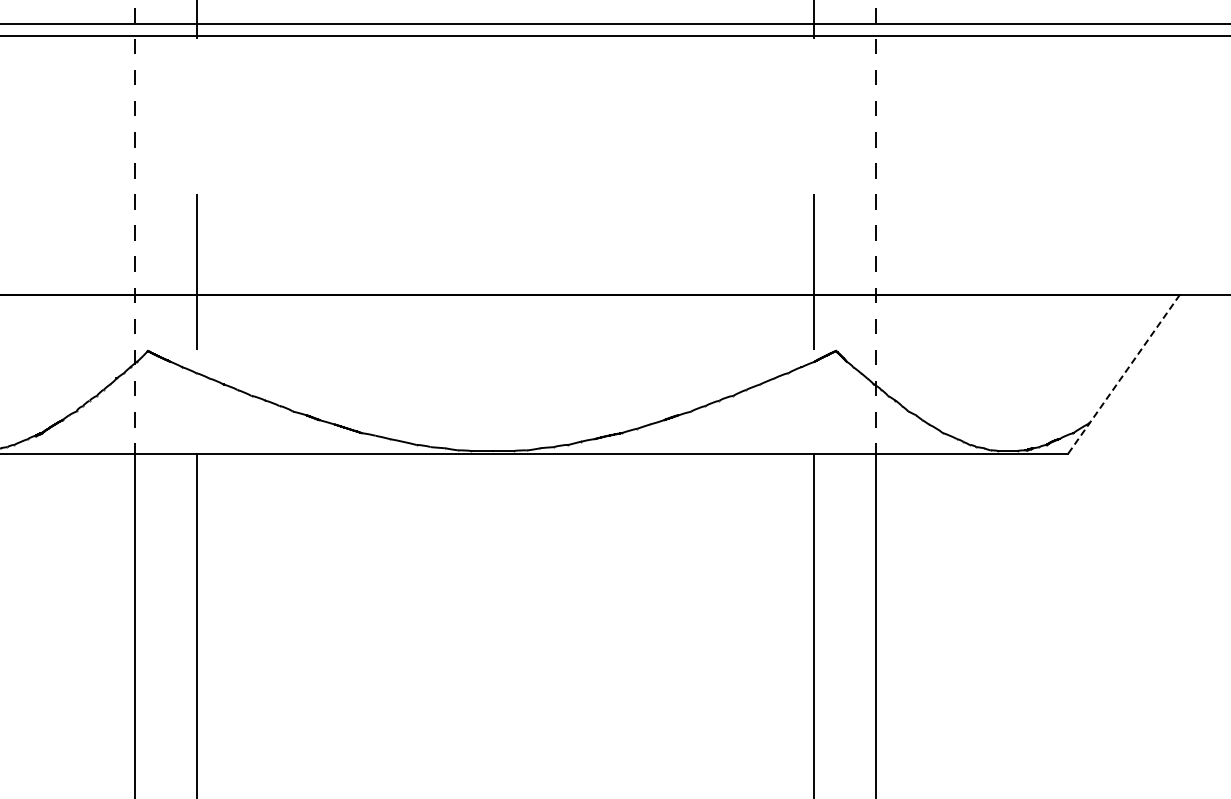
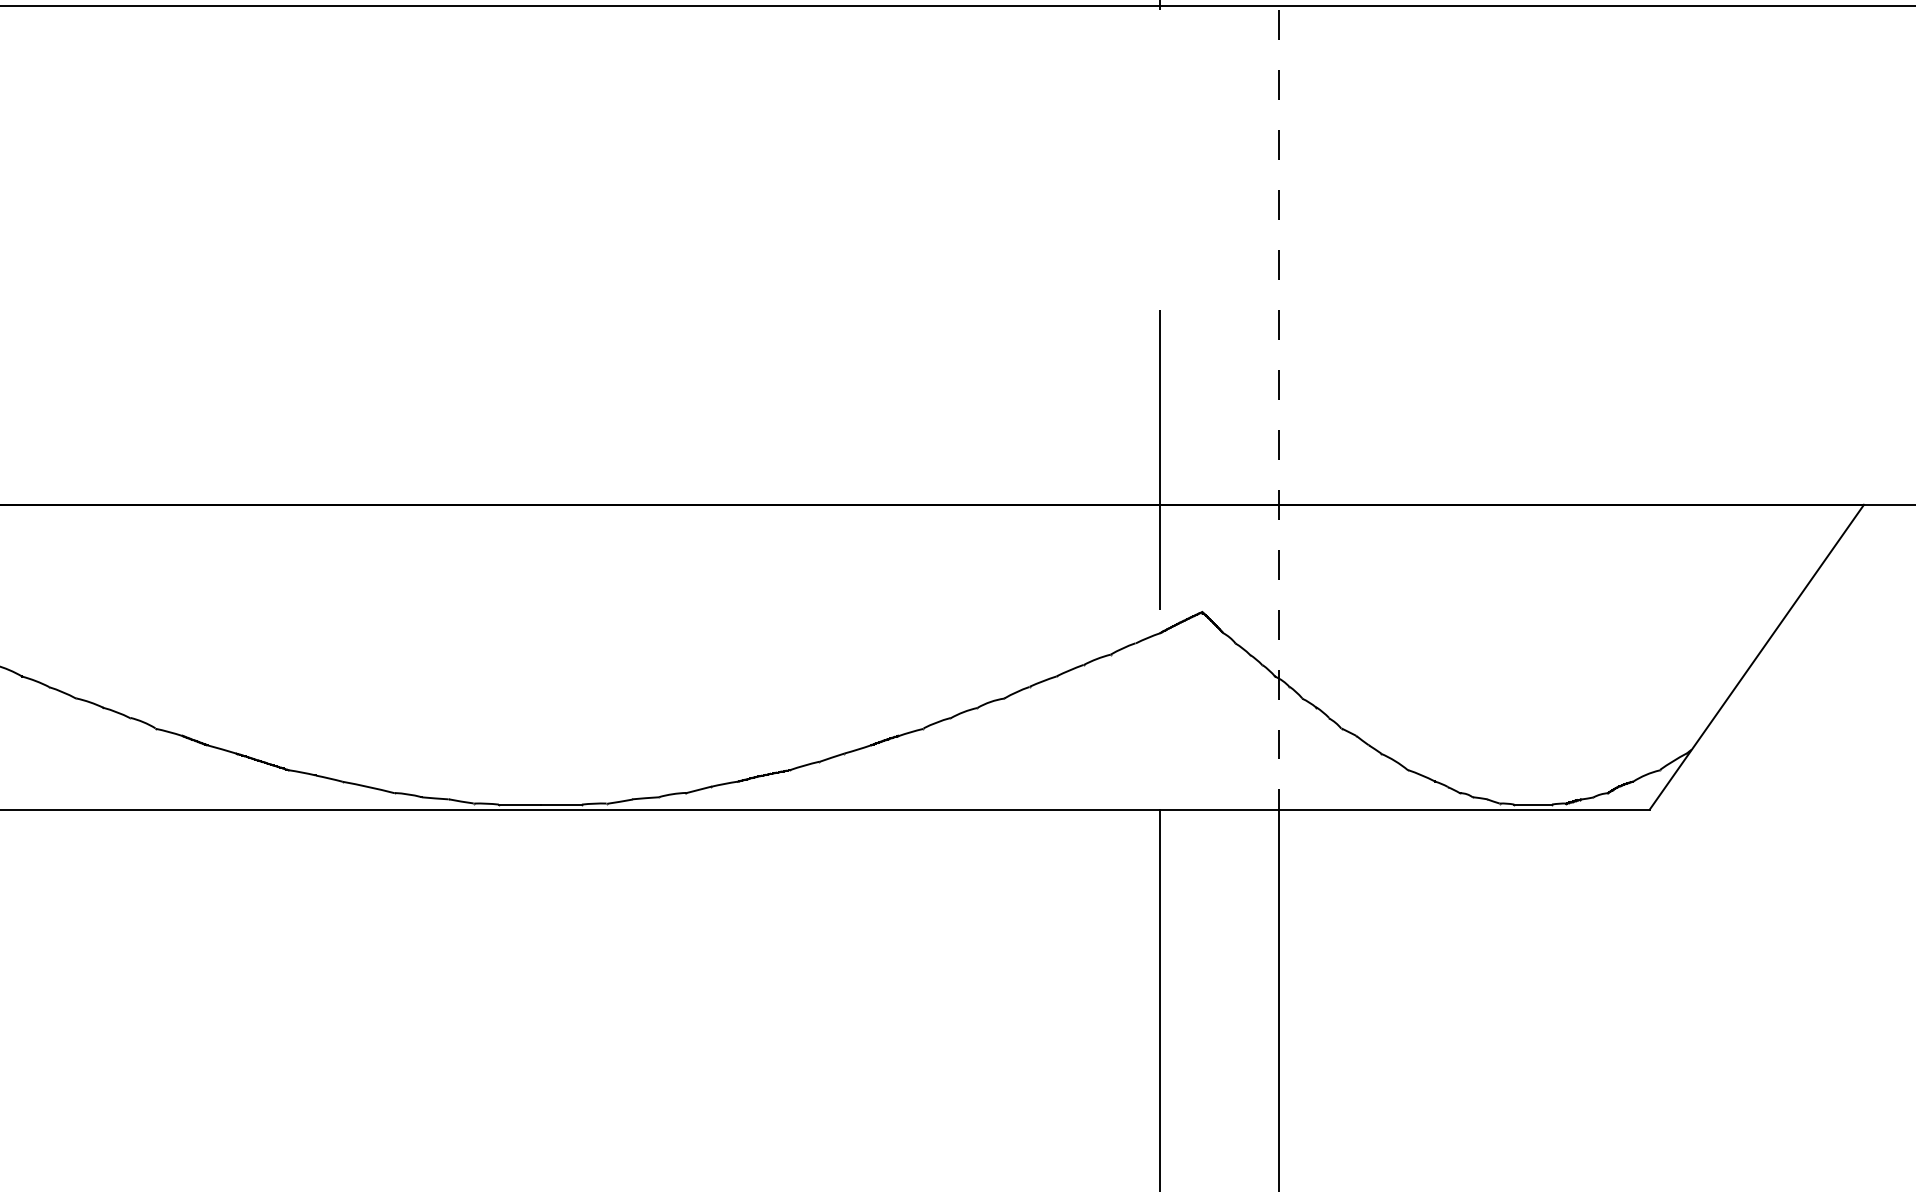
line: (1123, 374) -> (1756, 657), dashed -> solid

